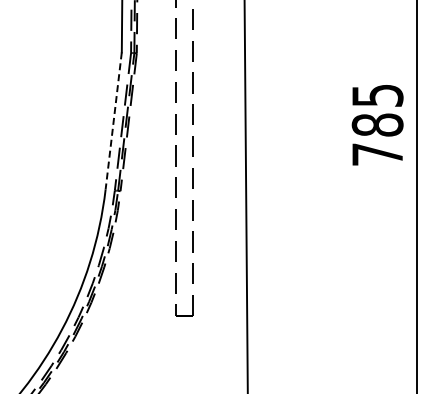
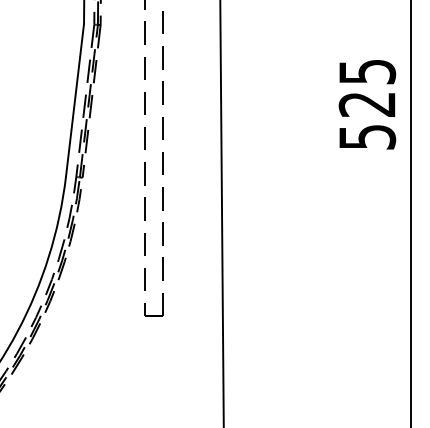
line: (113, 121) -> (74, 100), dashed -> solid
text: (377, 139) -> (367, 120), 785 -> 525

